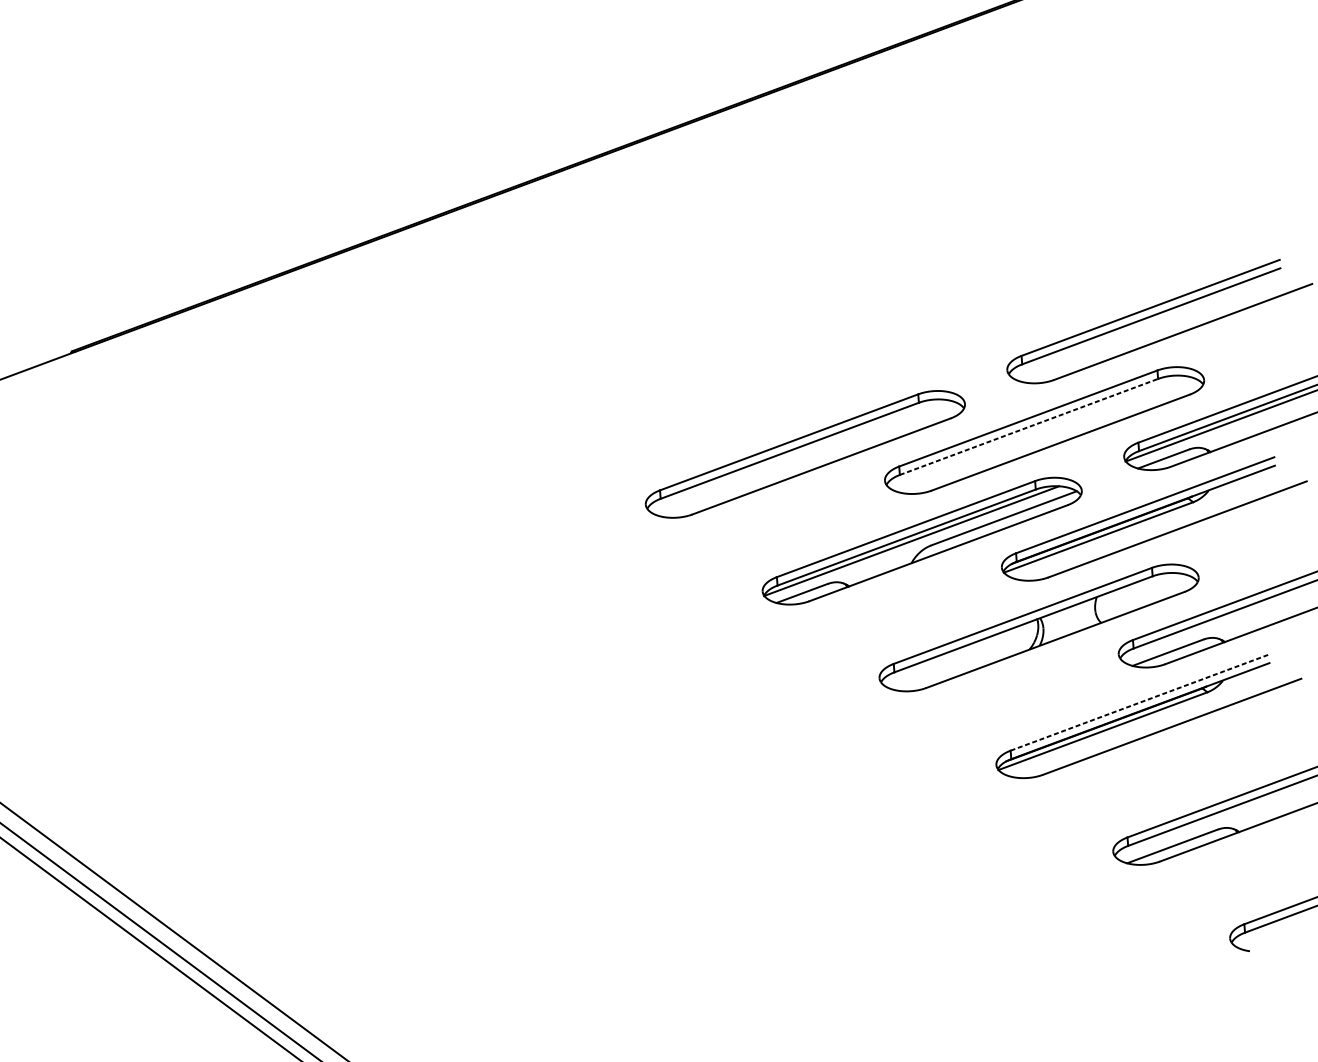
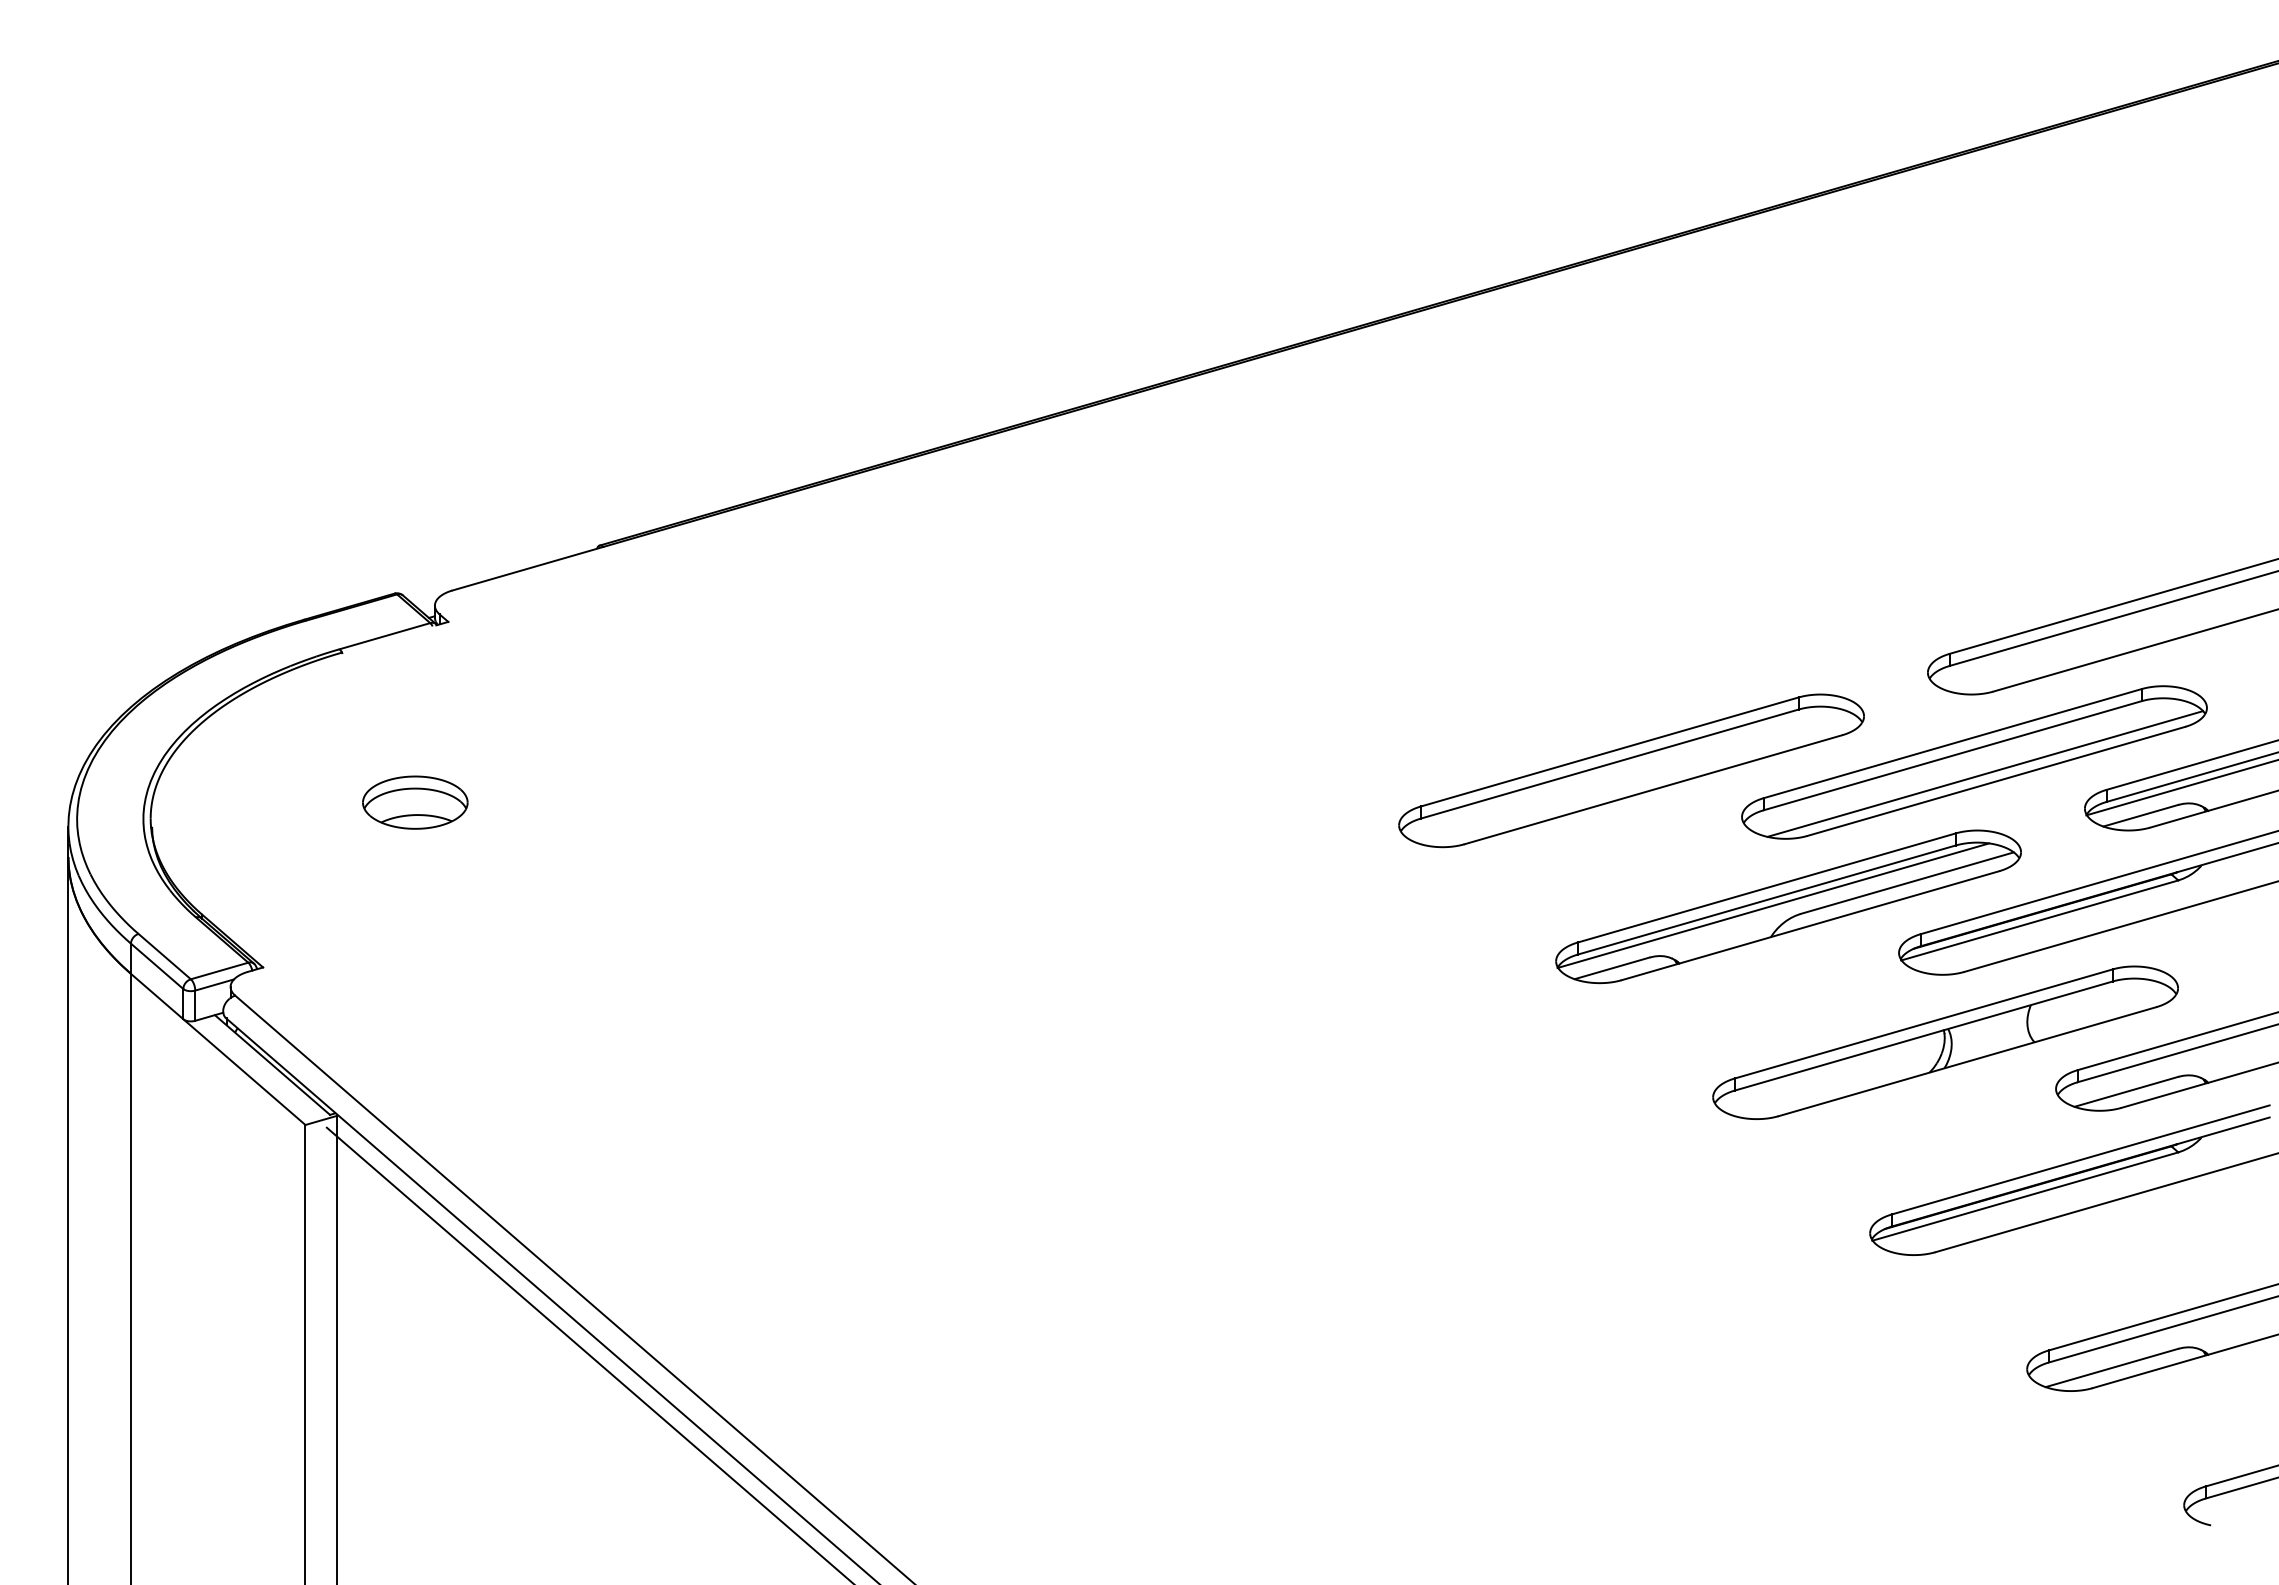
line: (1028, 426) -> (1952, 755), dashed -> solid
line: (1052, 437) -> (1985, 773), added
line: (1139, 702) -> (2080, 1159), dashed -> solid

